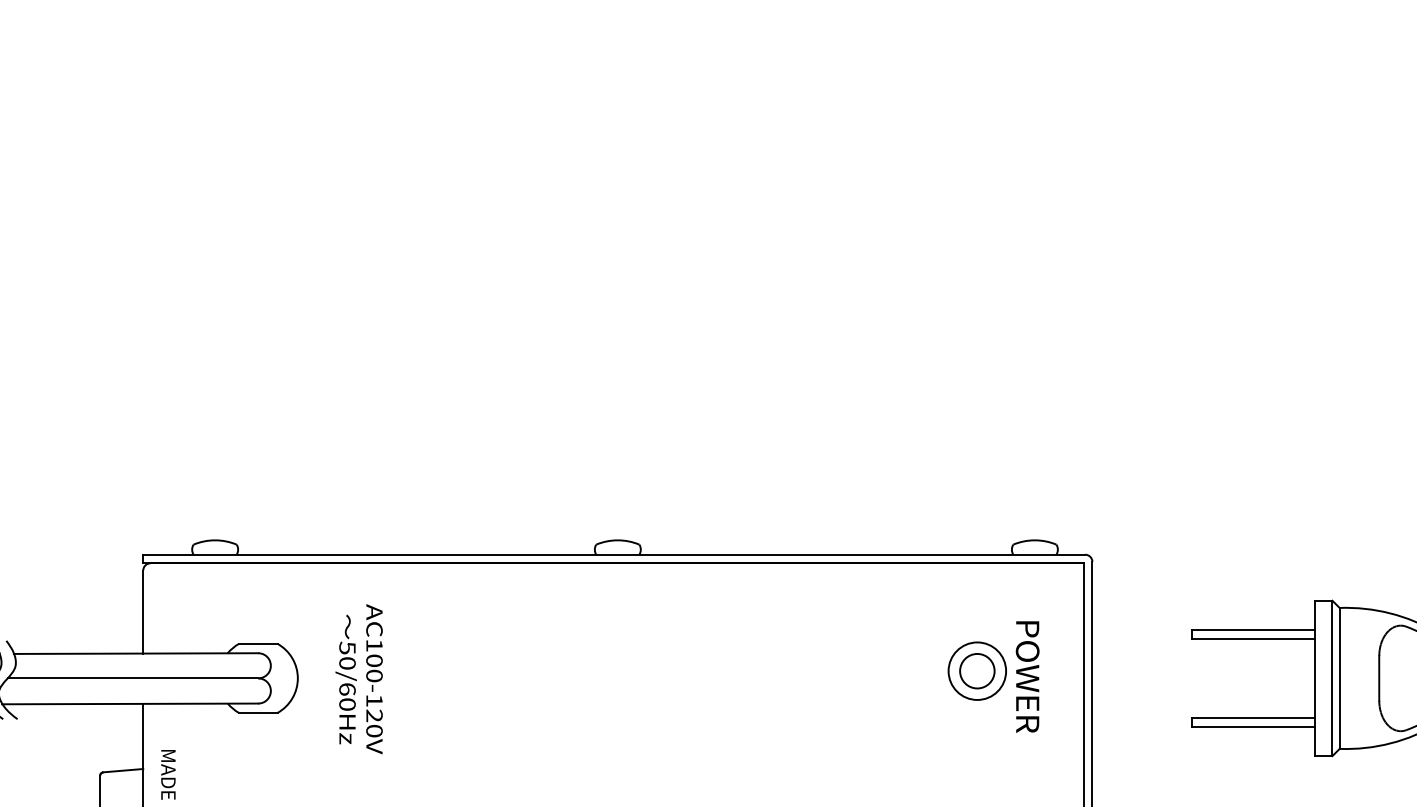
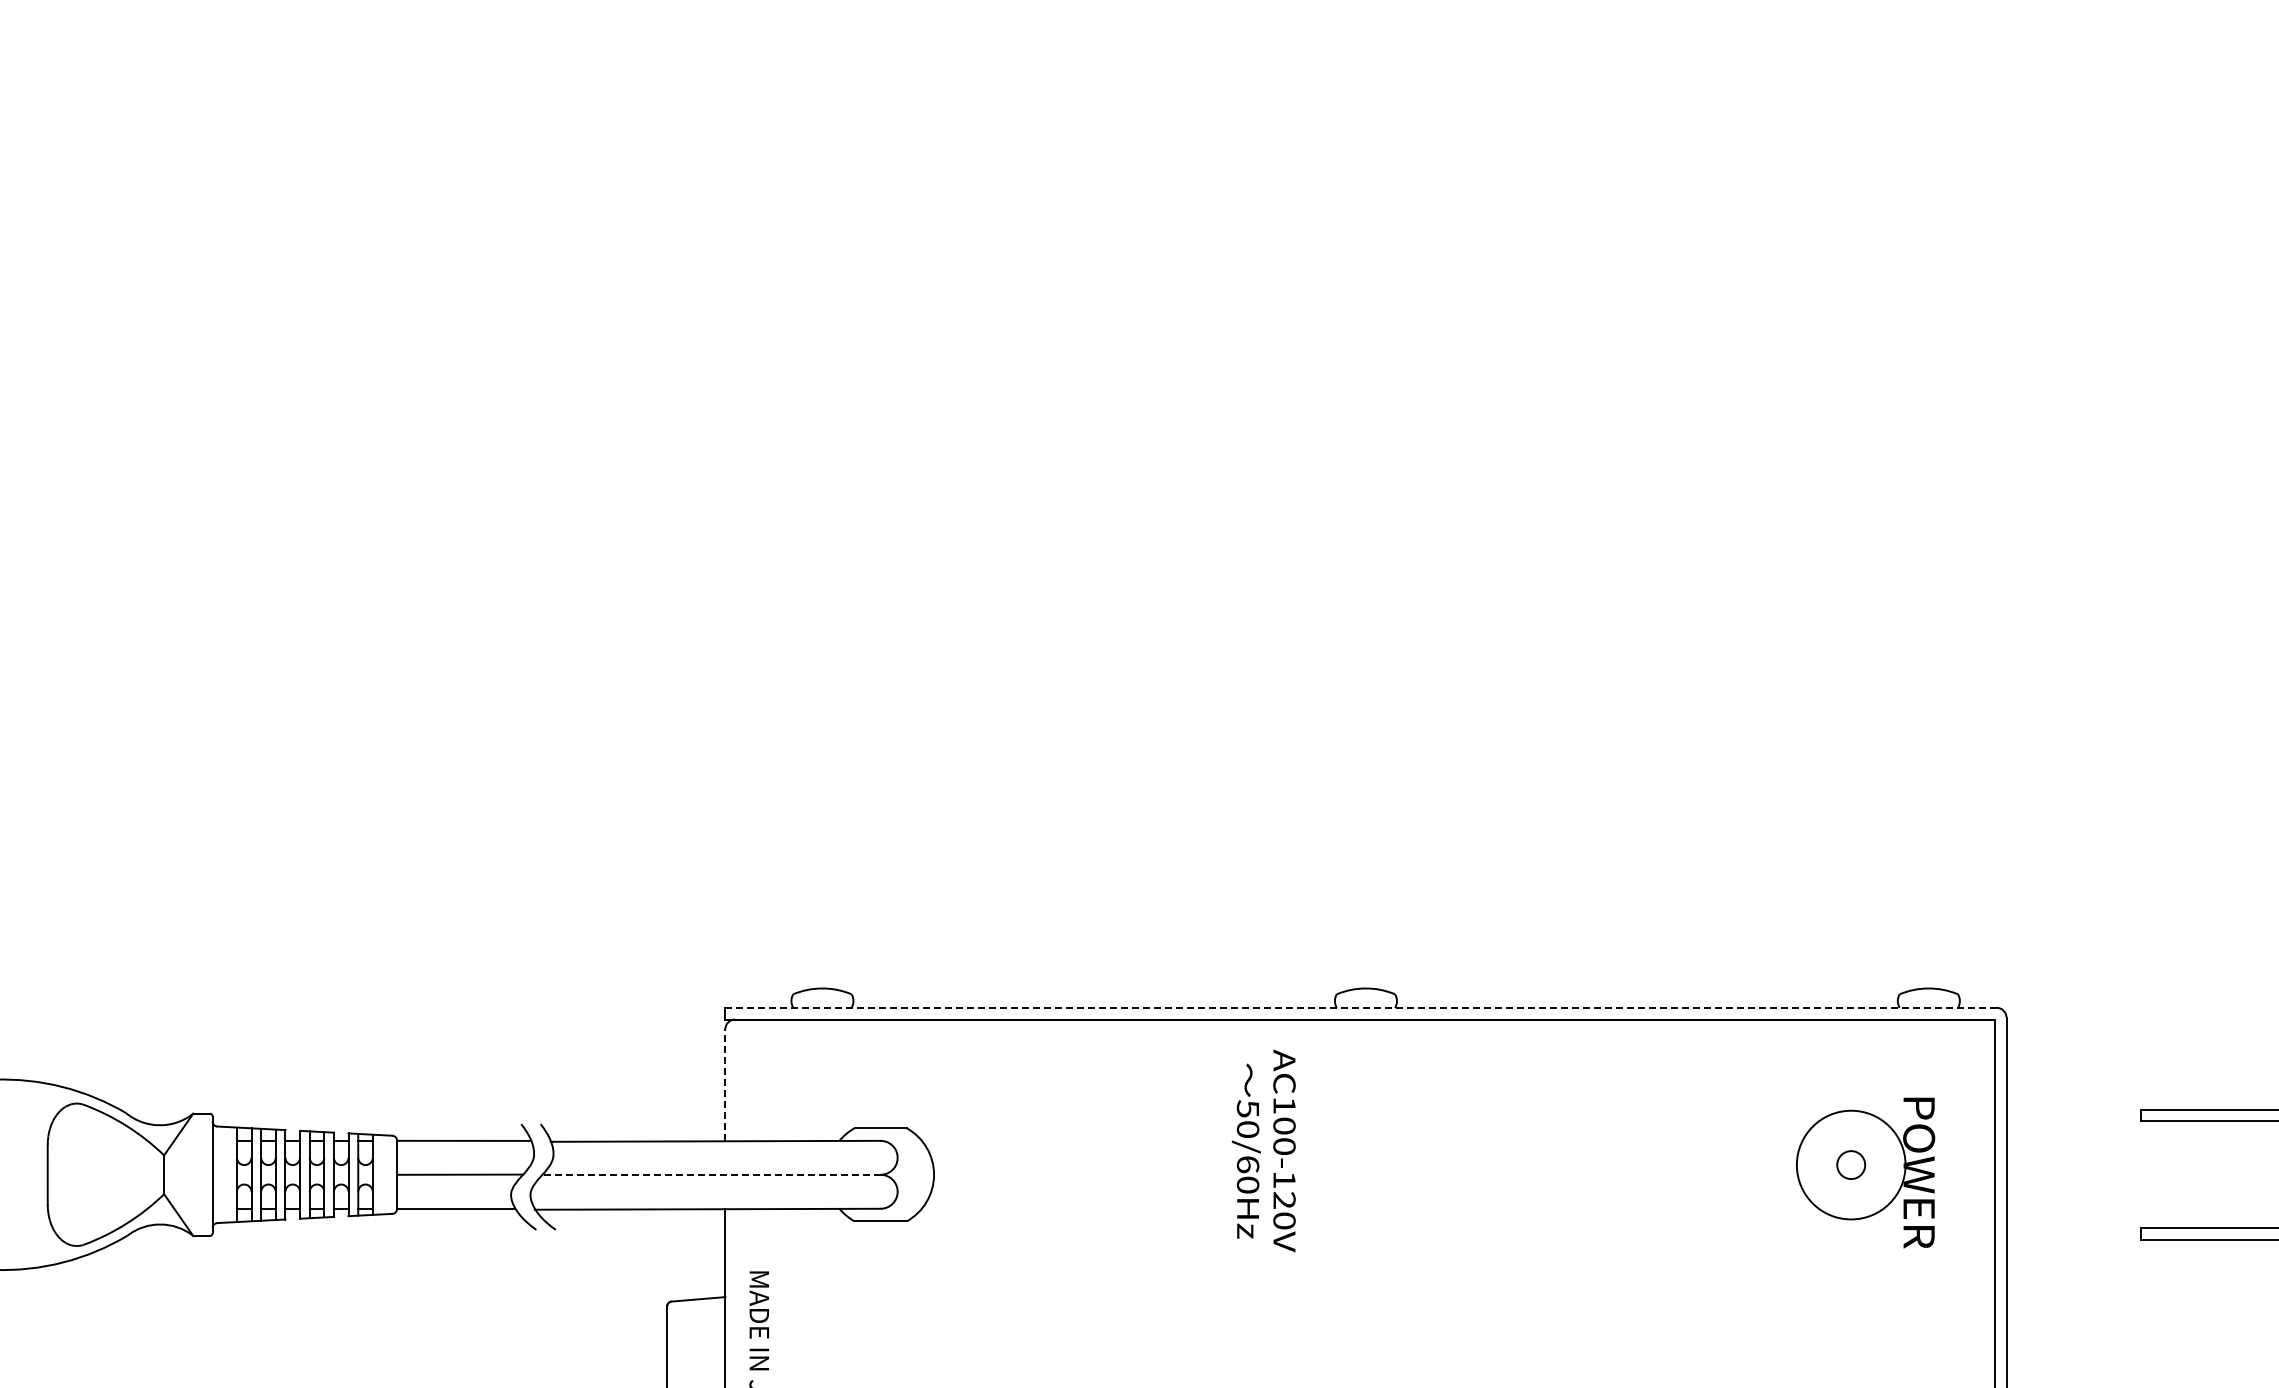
line: (614, 554) -> (1361, 1007), solid -> dashed
line: (143, 611) -> (725, 1084), solid -> dashed
circle: (976, 670) -> (1850, 1164), size x0.6
circle: (977, 670) -> (1851, 1164), size x1.4
line: (132, 678) -> (711, 1174), solid -> dashed
text: (358, 678) -> (1263, 1150), moved

